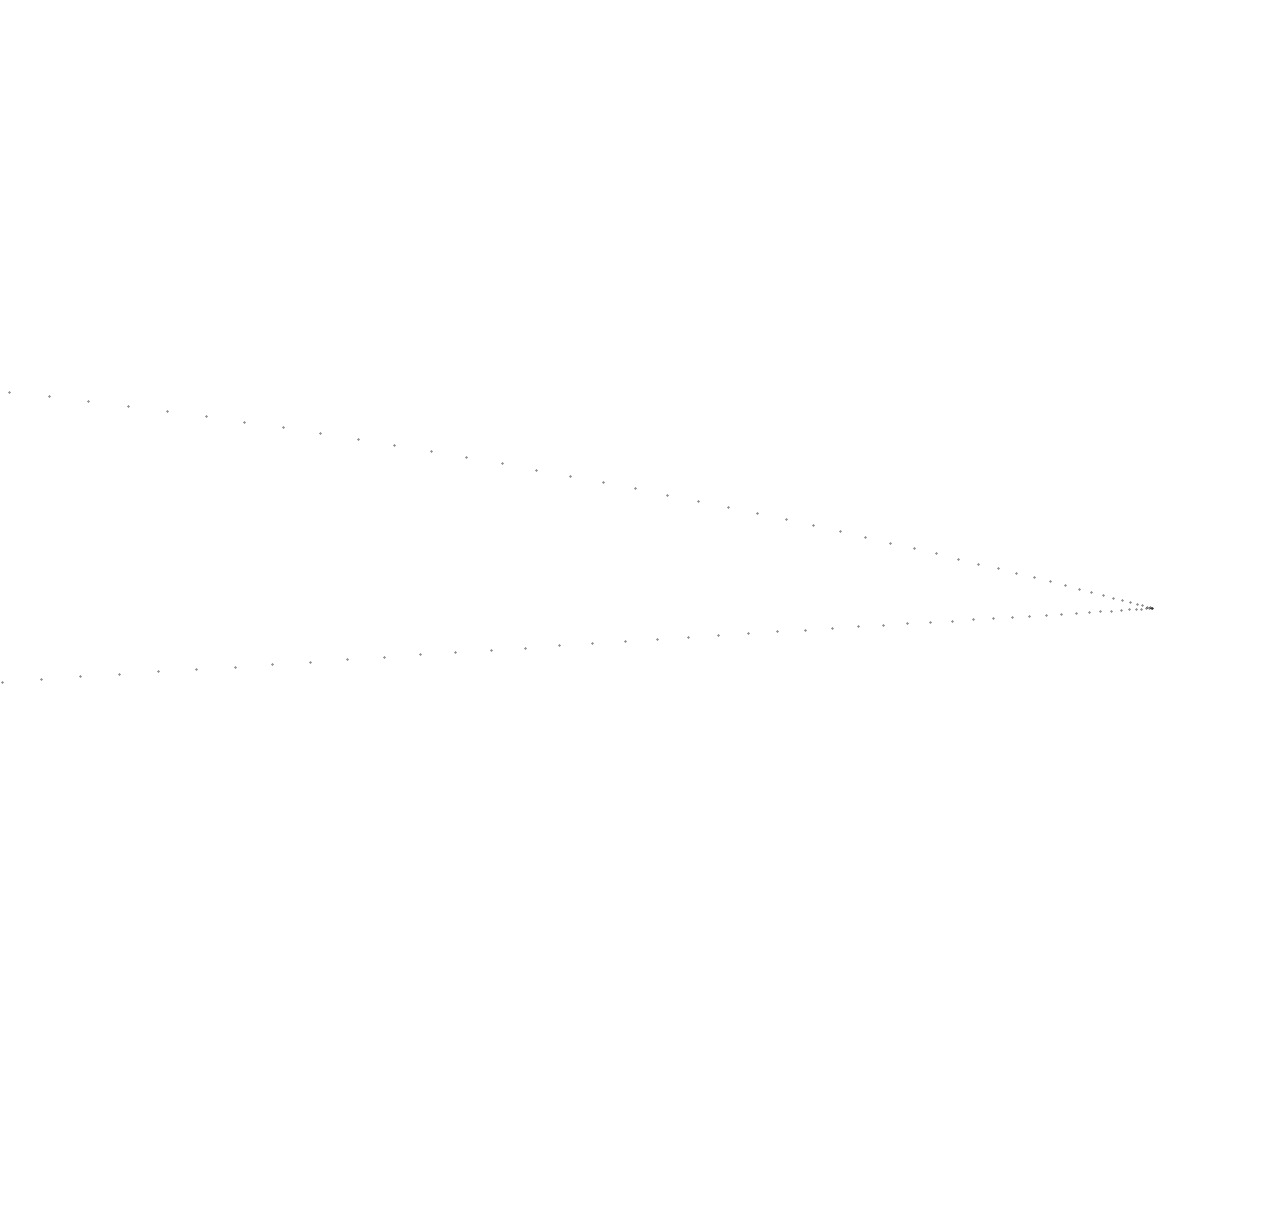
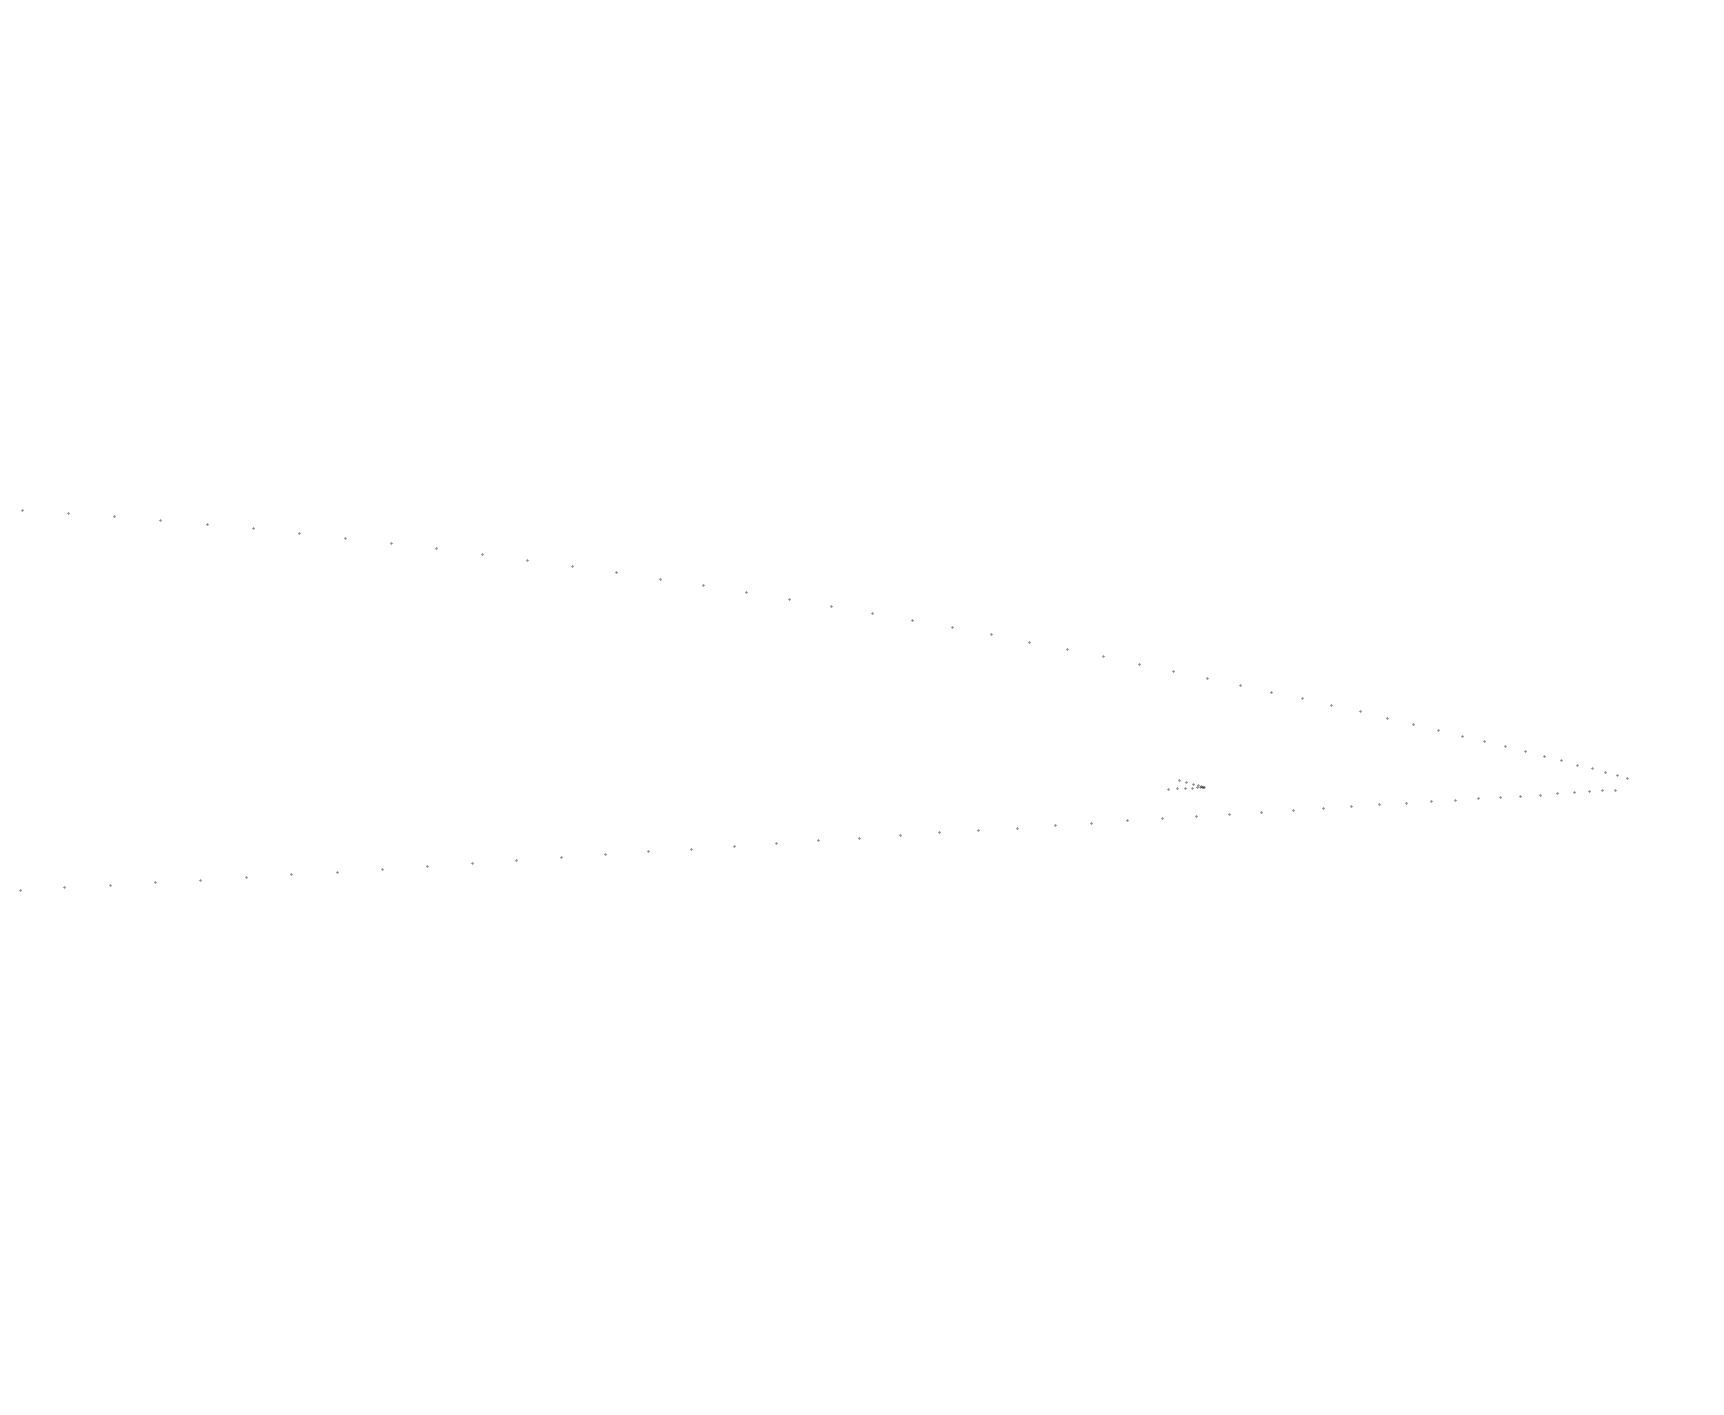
part: (1137, 606) -> (1186, 784), moved

